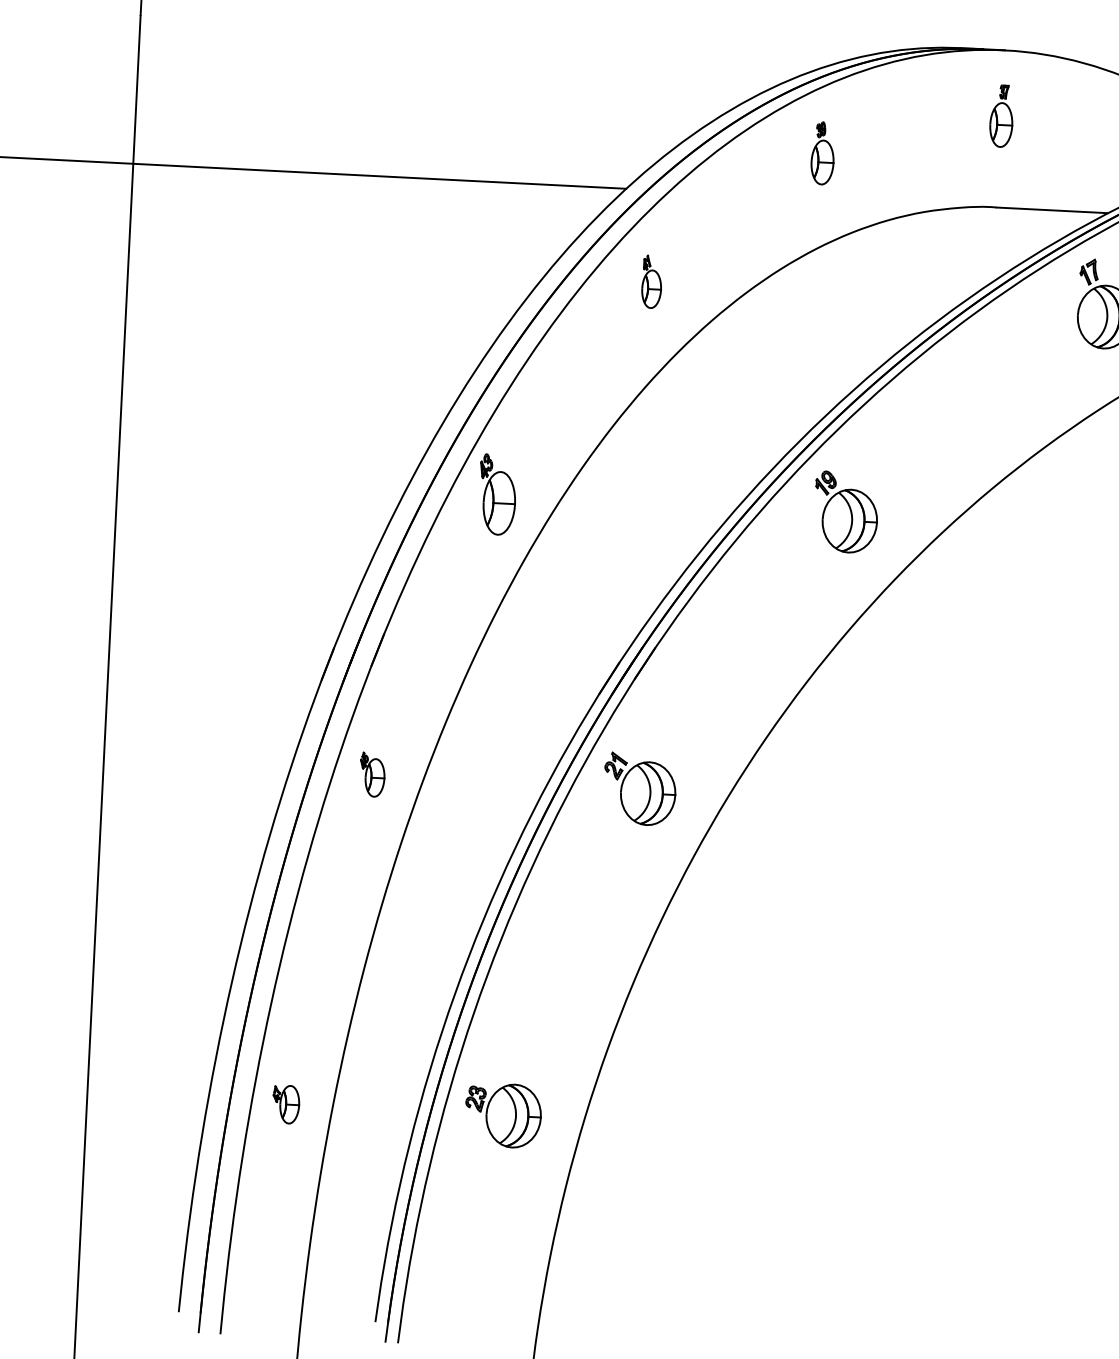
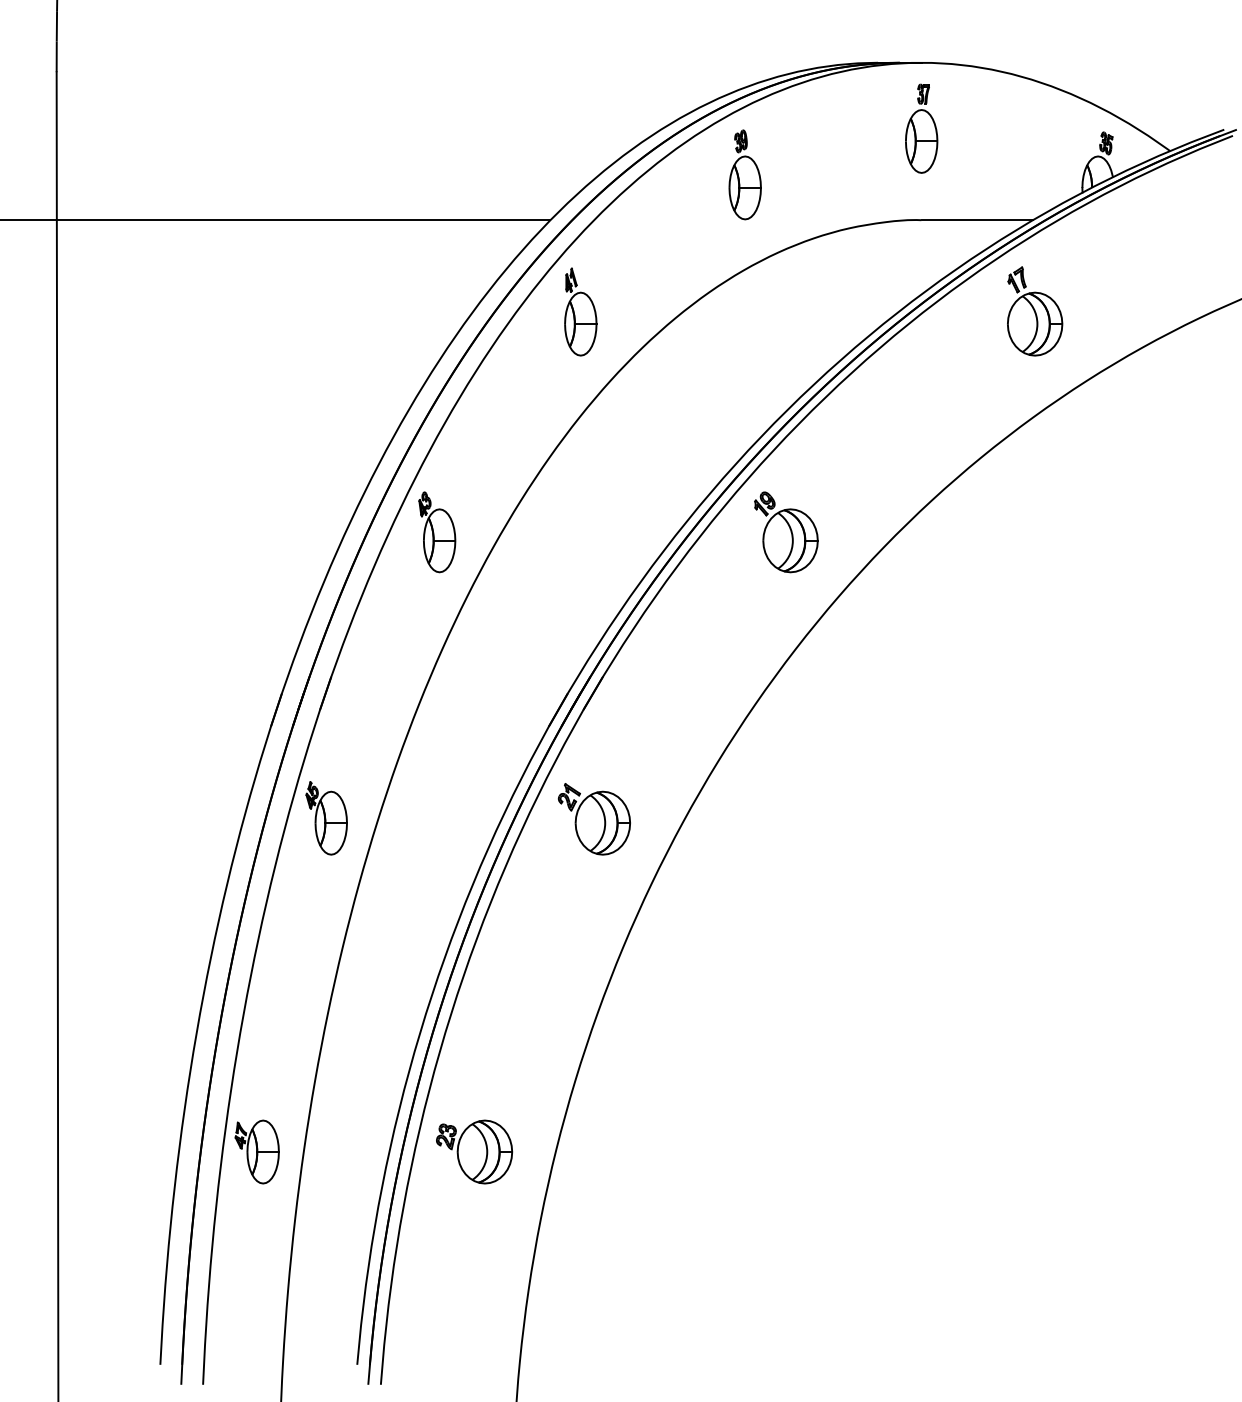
part: (1001, 115) -> (921, 128), size x1.43
part: (822, 152) -> (744, 174), size x1.43
part: (651, 281) -> (580, 311), size x1.67
part: (372, 774) -> (326, 818), size x1.67
part: (285, 1104) -> (256, 1151), size x1.67

